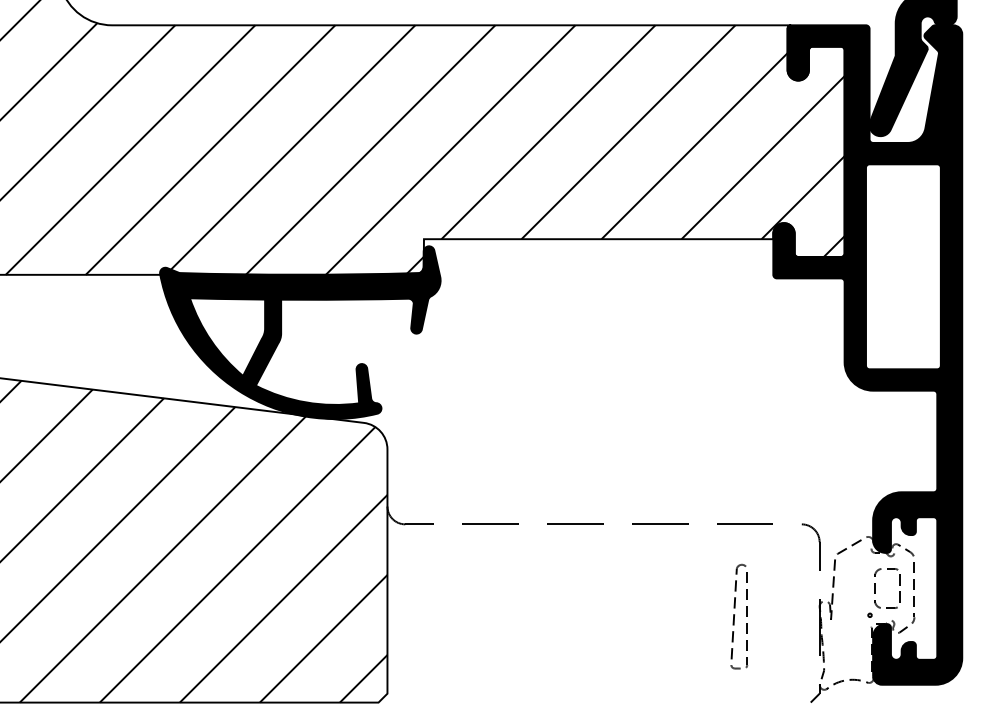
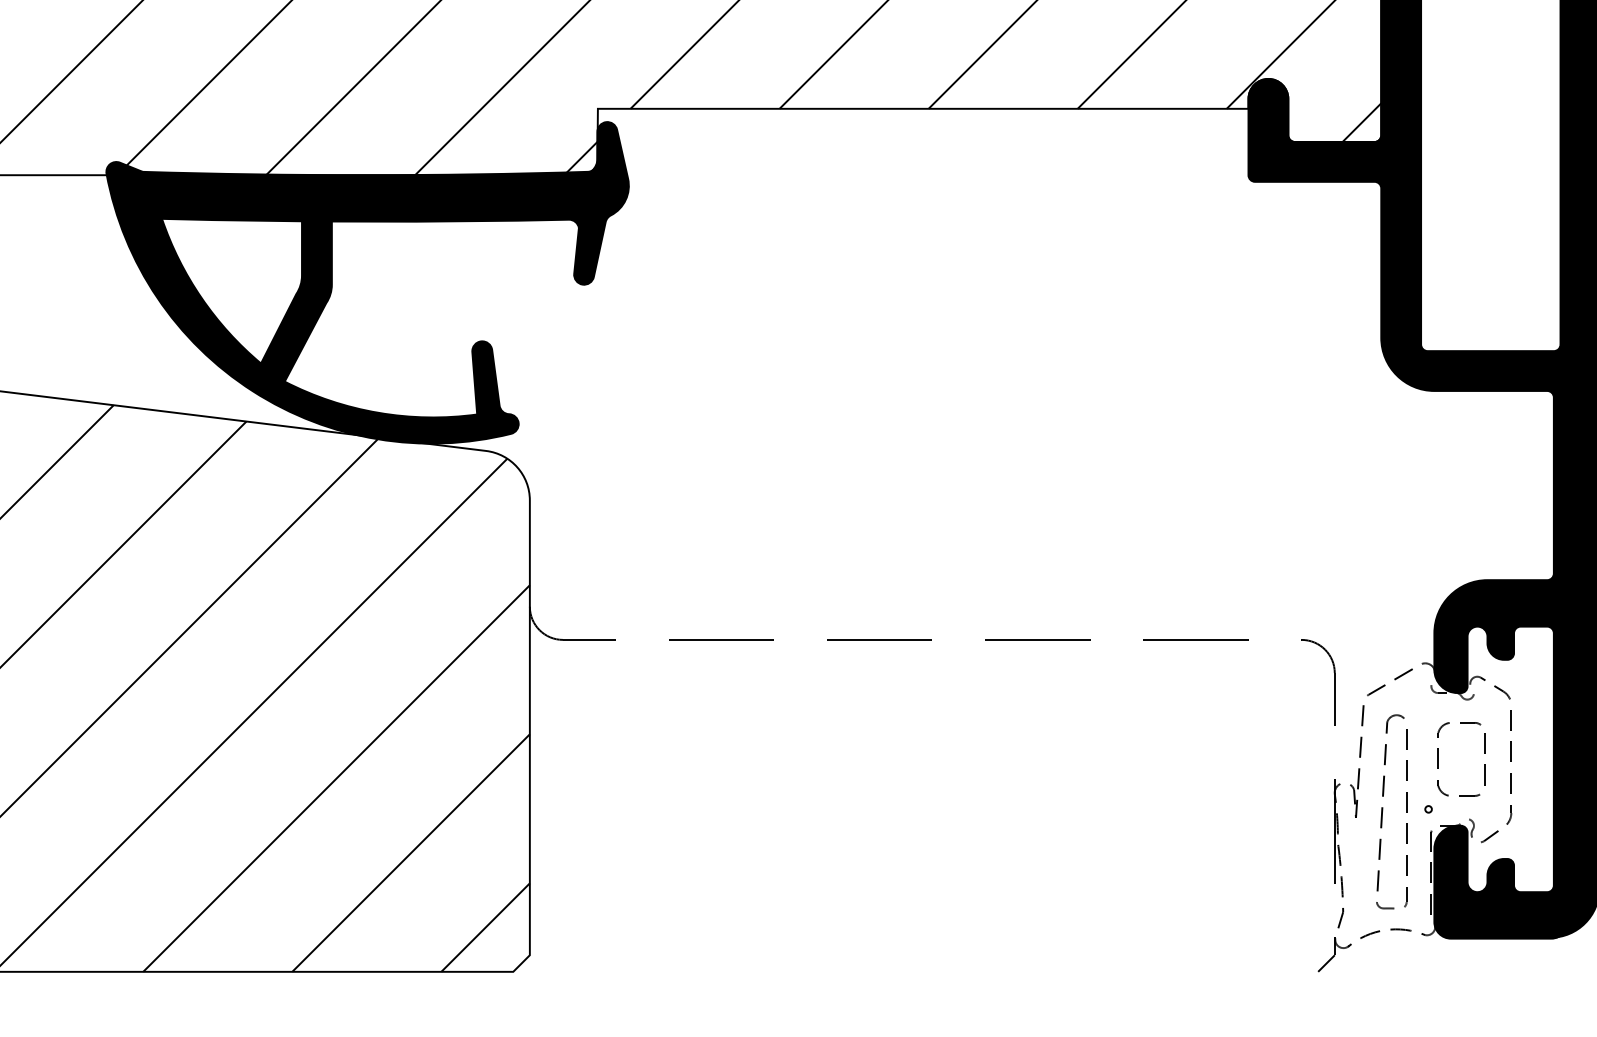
part: (739, 616) -> (1392, 811), moved

